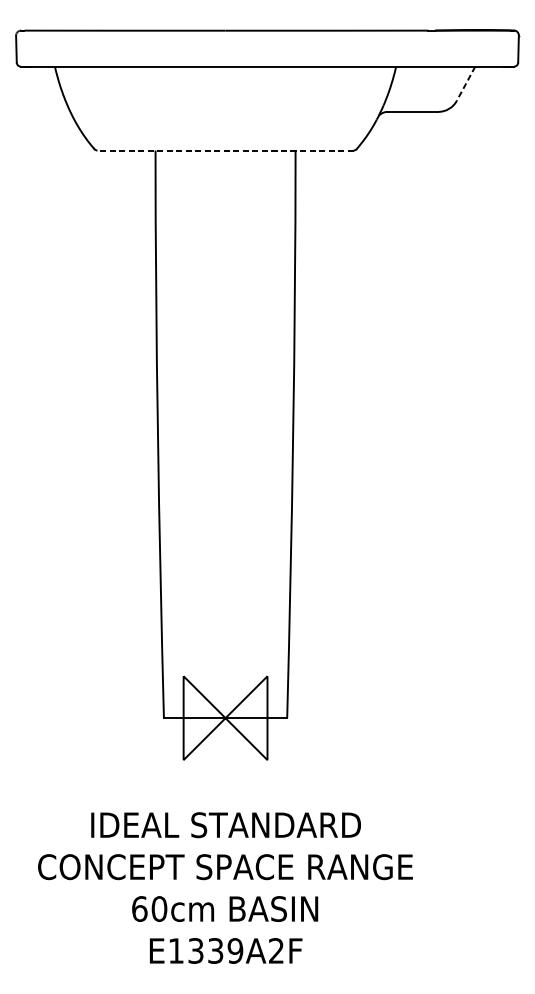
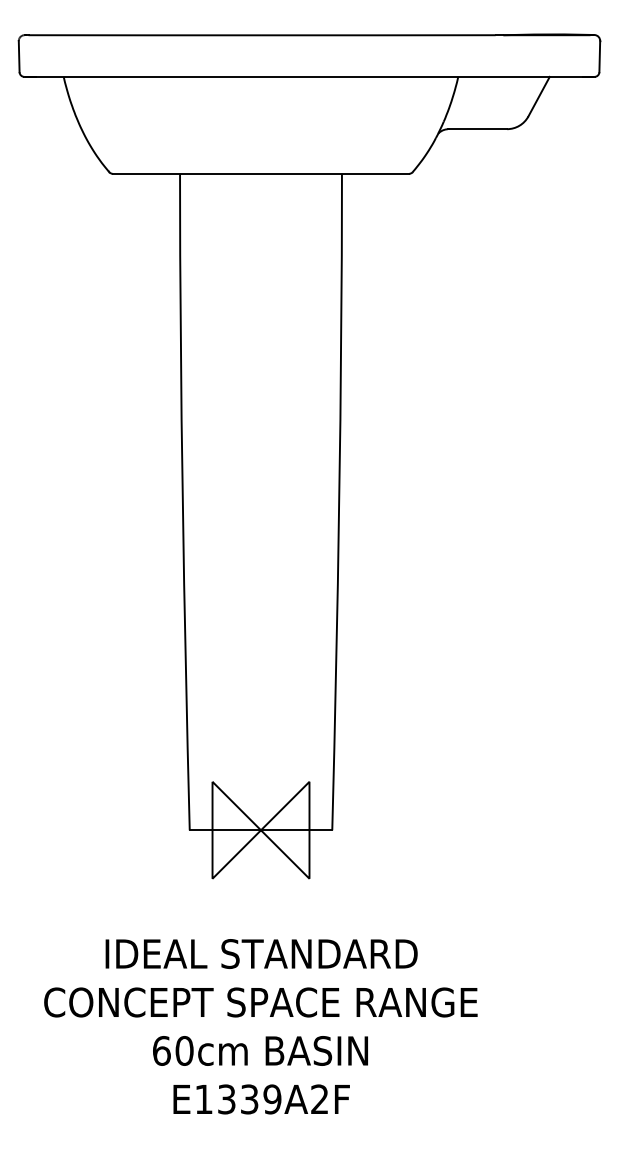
line: (465, 84) -> (538, 97), dashed -> solid
line: (225, 150) -> (260, 173), dashed -> solid

